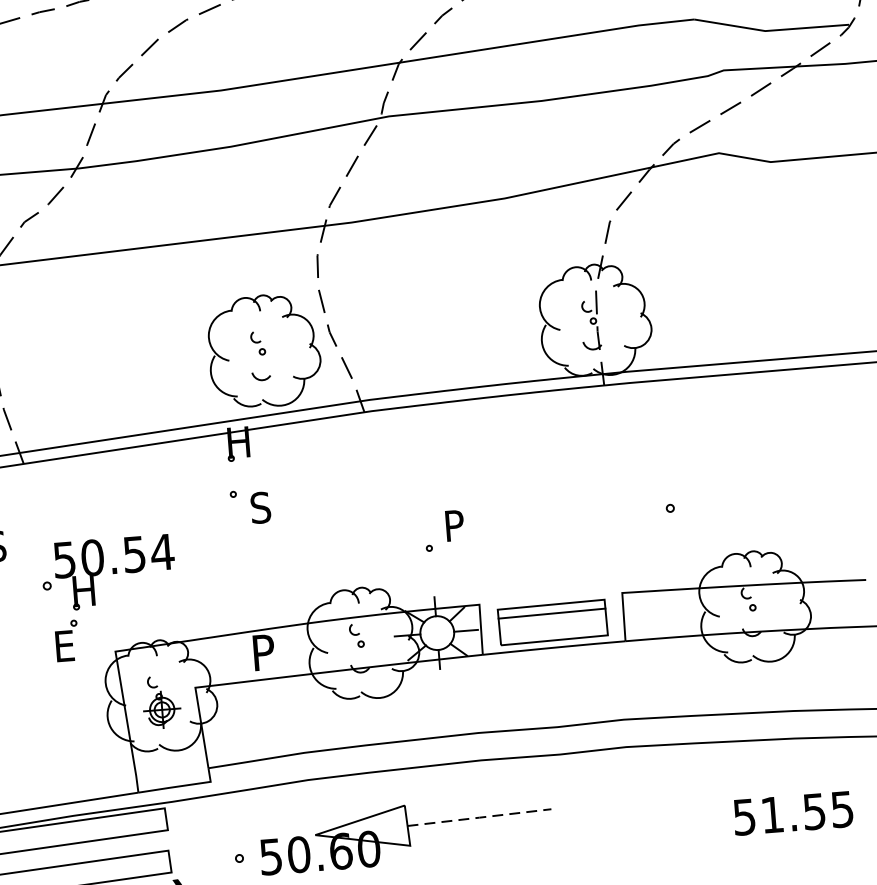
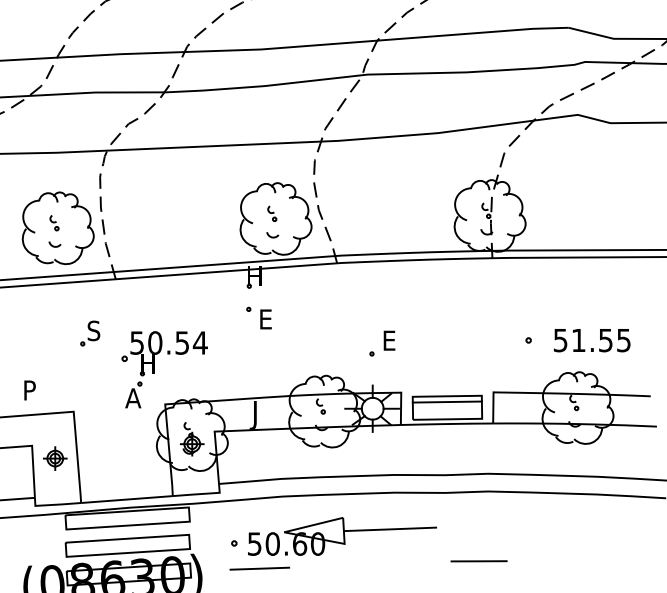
text: (260, 507) -> (265, 319), S -> E
text: (456, 525) -> (390, 340), P -> E
text: (65, 646) -> (133, 398), E -> A
text: (261, 657) -> (258, 415), P -> J
text: (793, 813) -> (592, 340), moved
line: (479, 817) -> (390, 529), dashed -> solid
line: (619, 856) -> (478, 561), added

